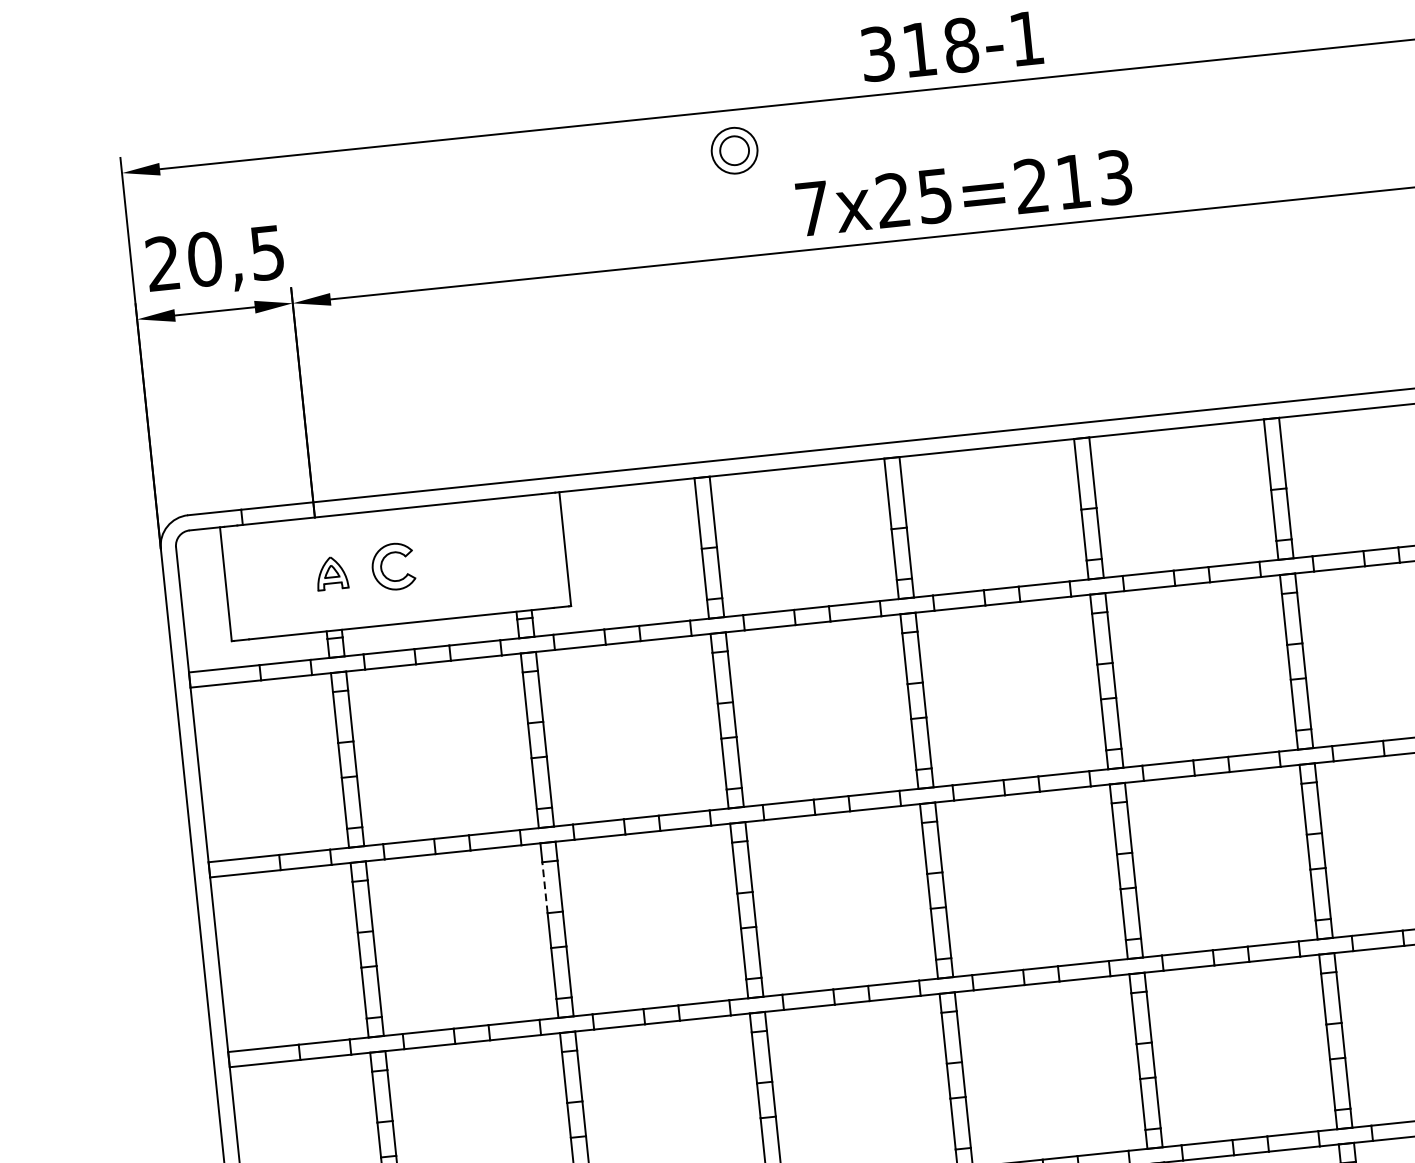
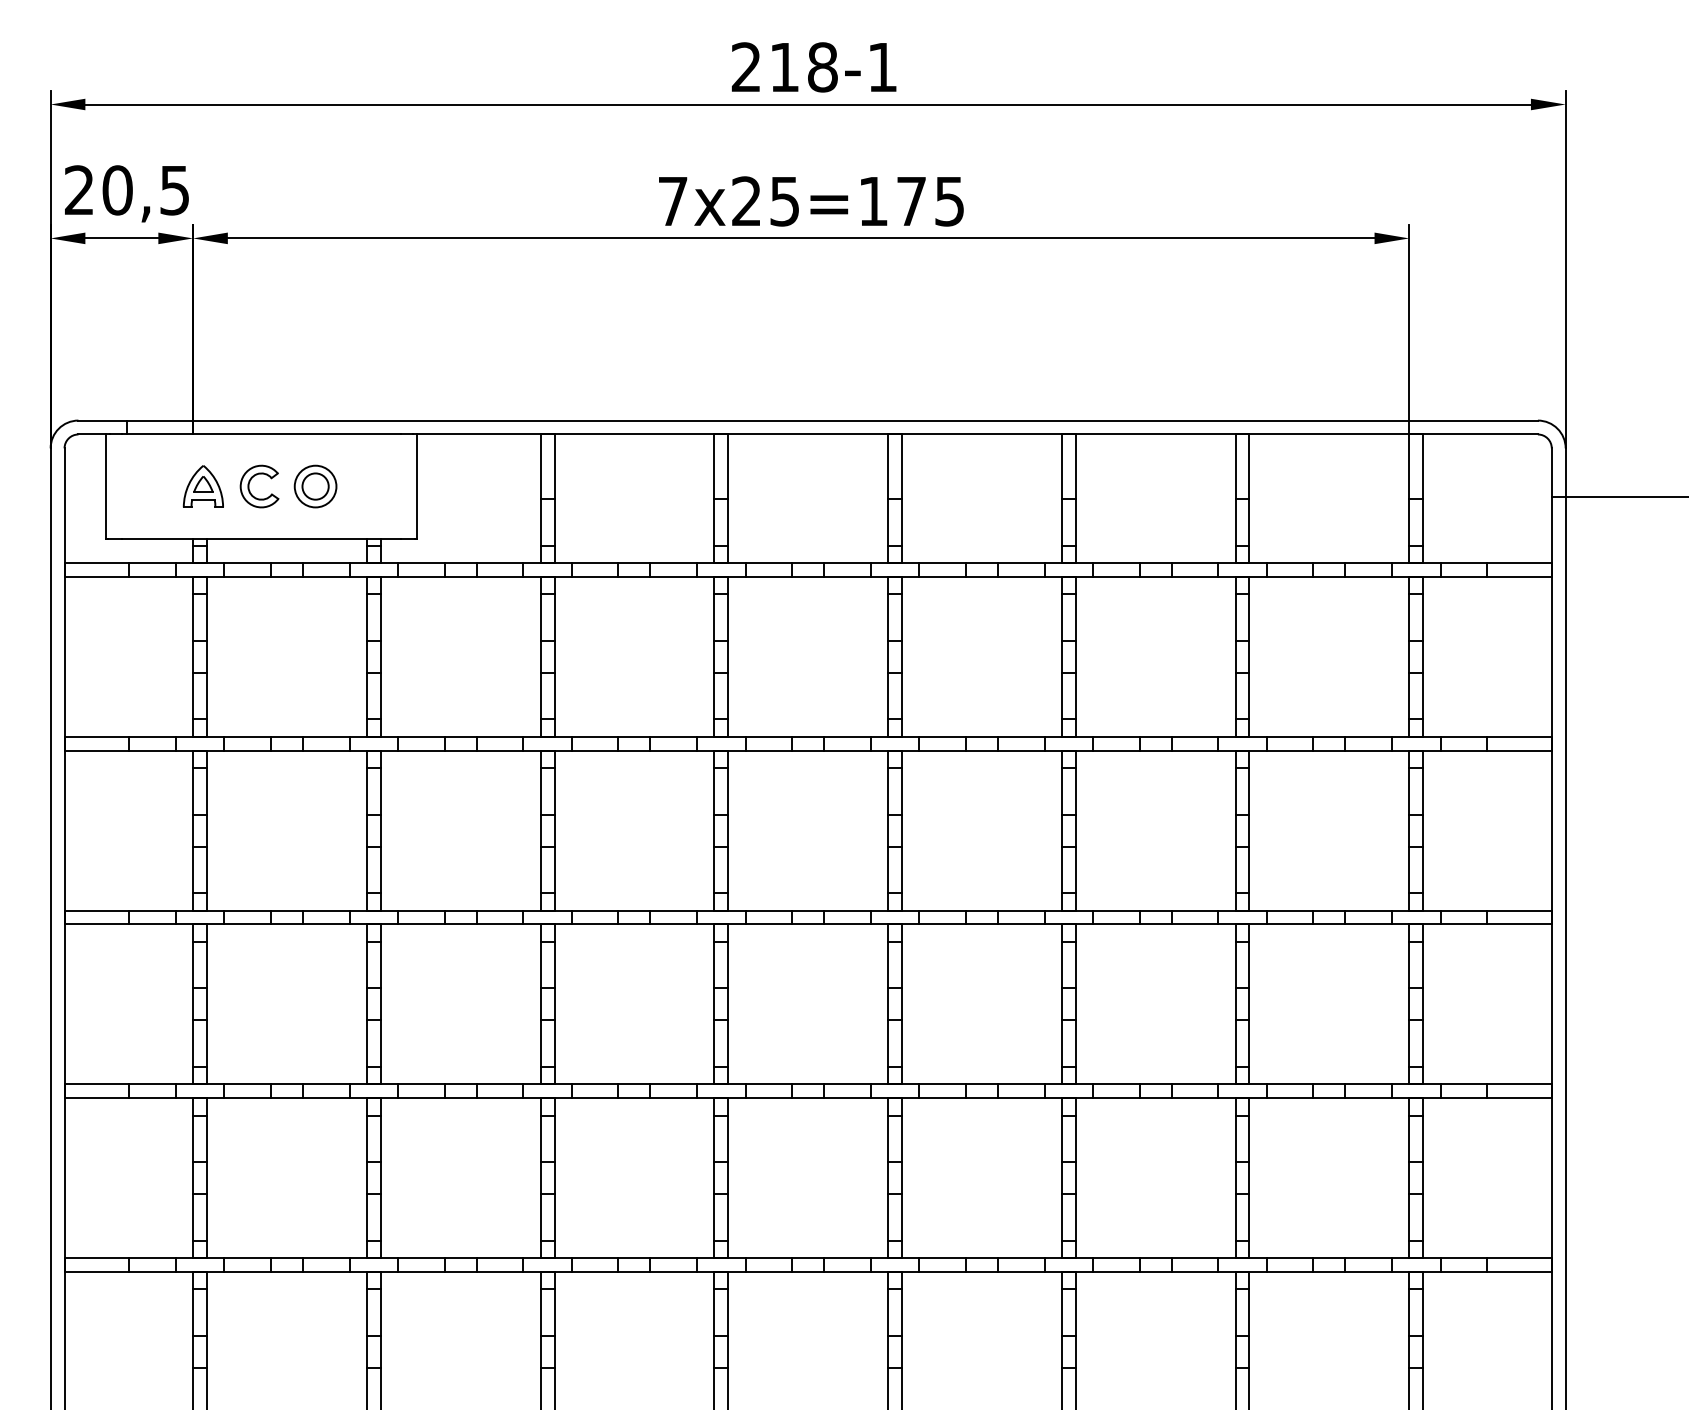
text: (876, 54) -> (745, 67), 318 -> 218
part: (734, 150) -> (315, 486), moved
text: (1073, 181) -> (911, 201), 213 -> 175
part: (331, 573) -> (202, 486), size x1.43
line: (544, 886) -> (366, 790), dashed -> solid

